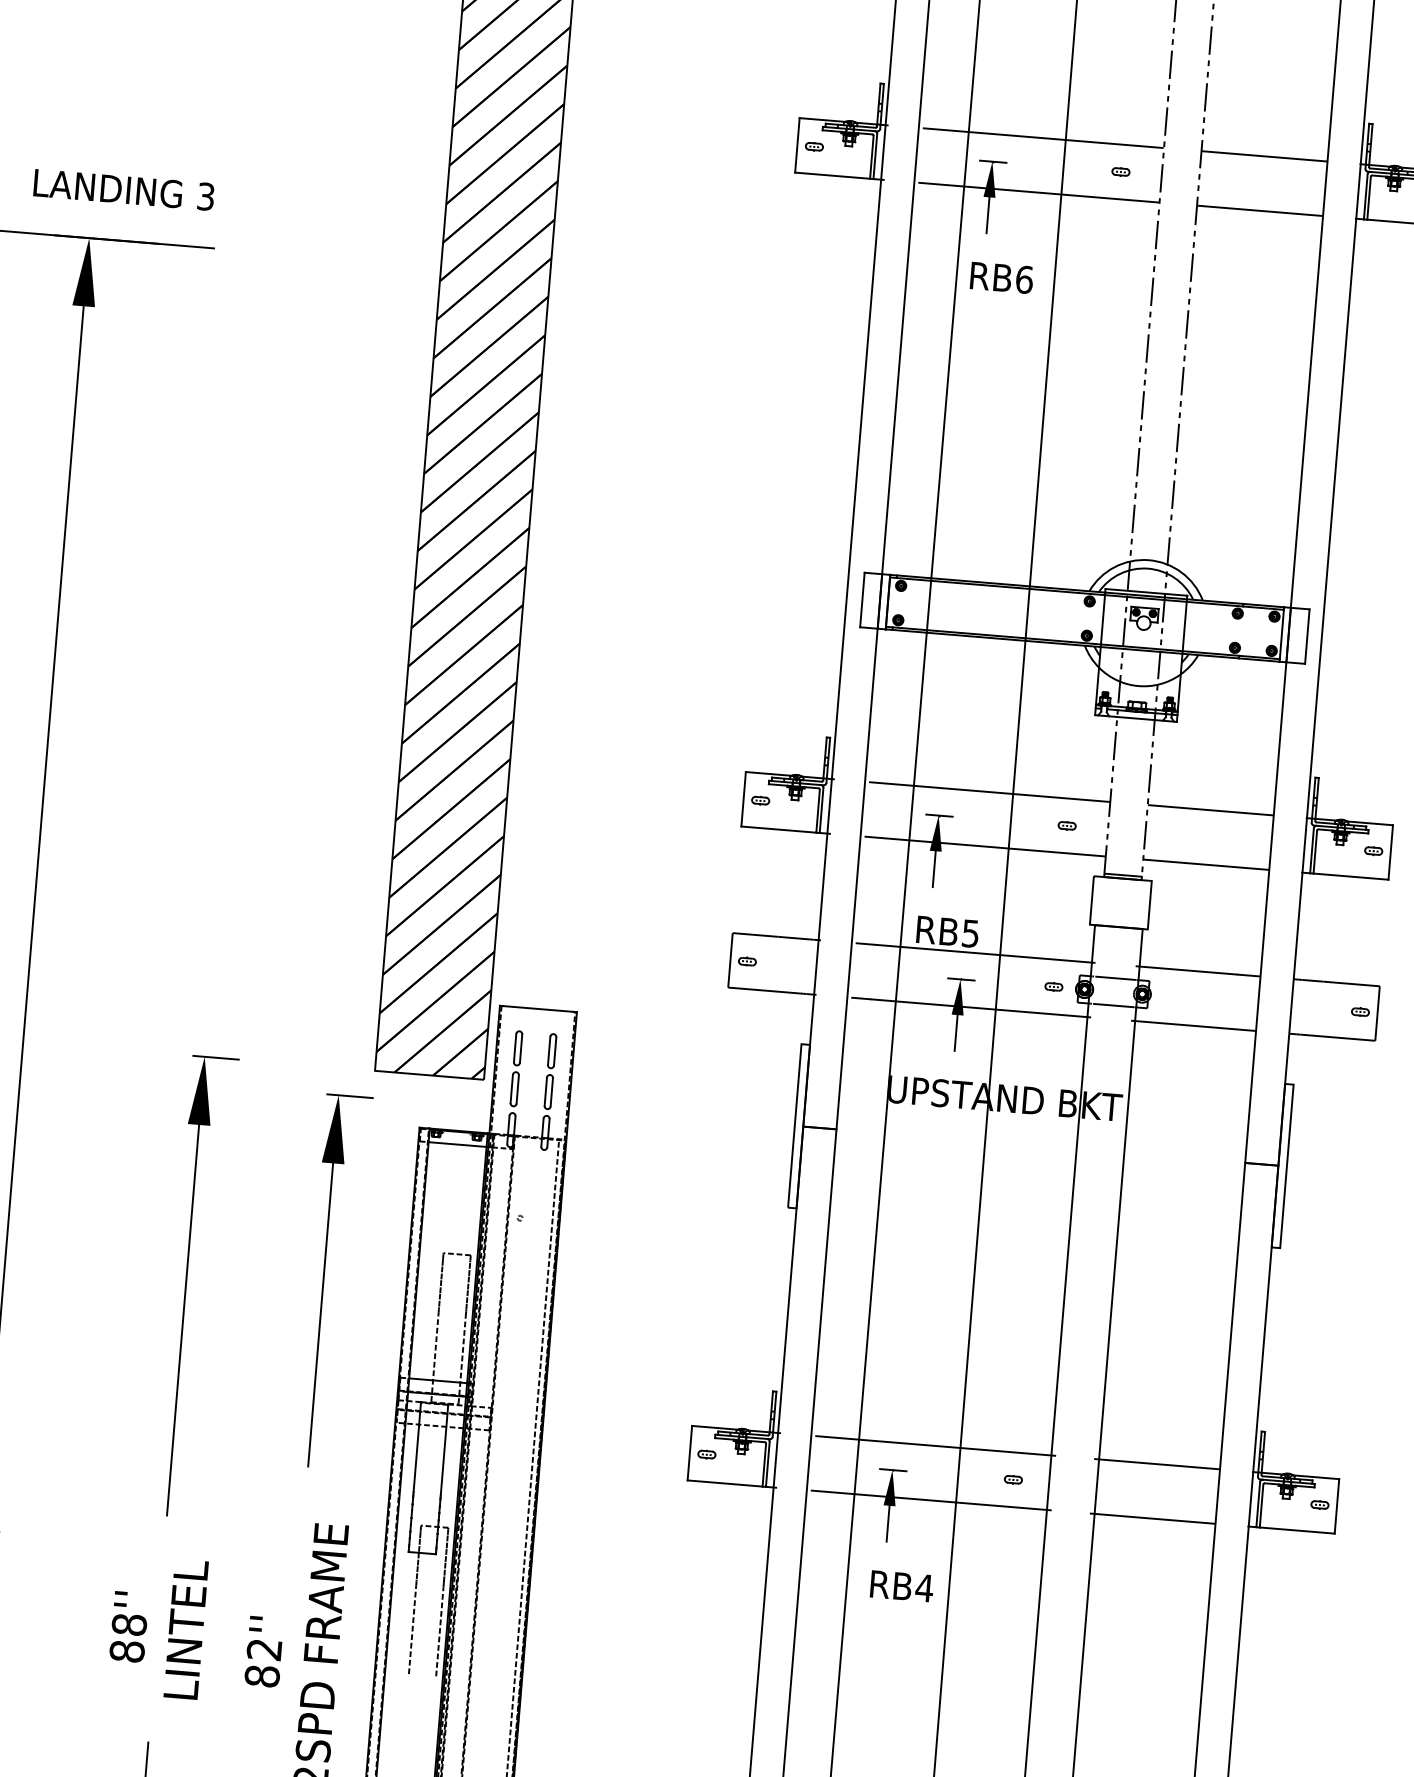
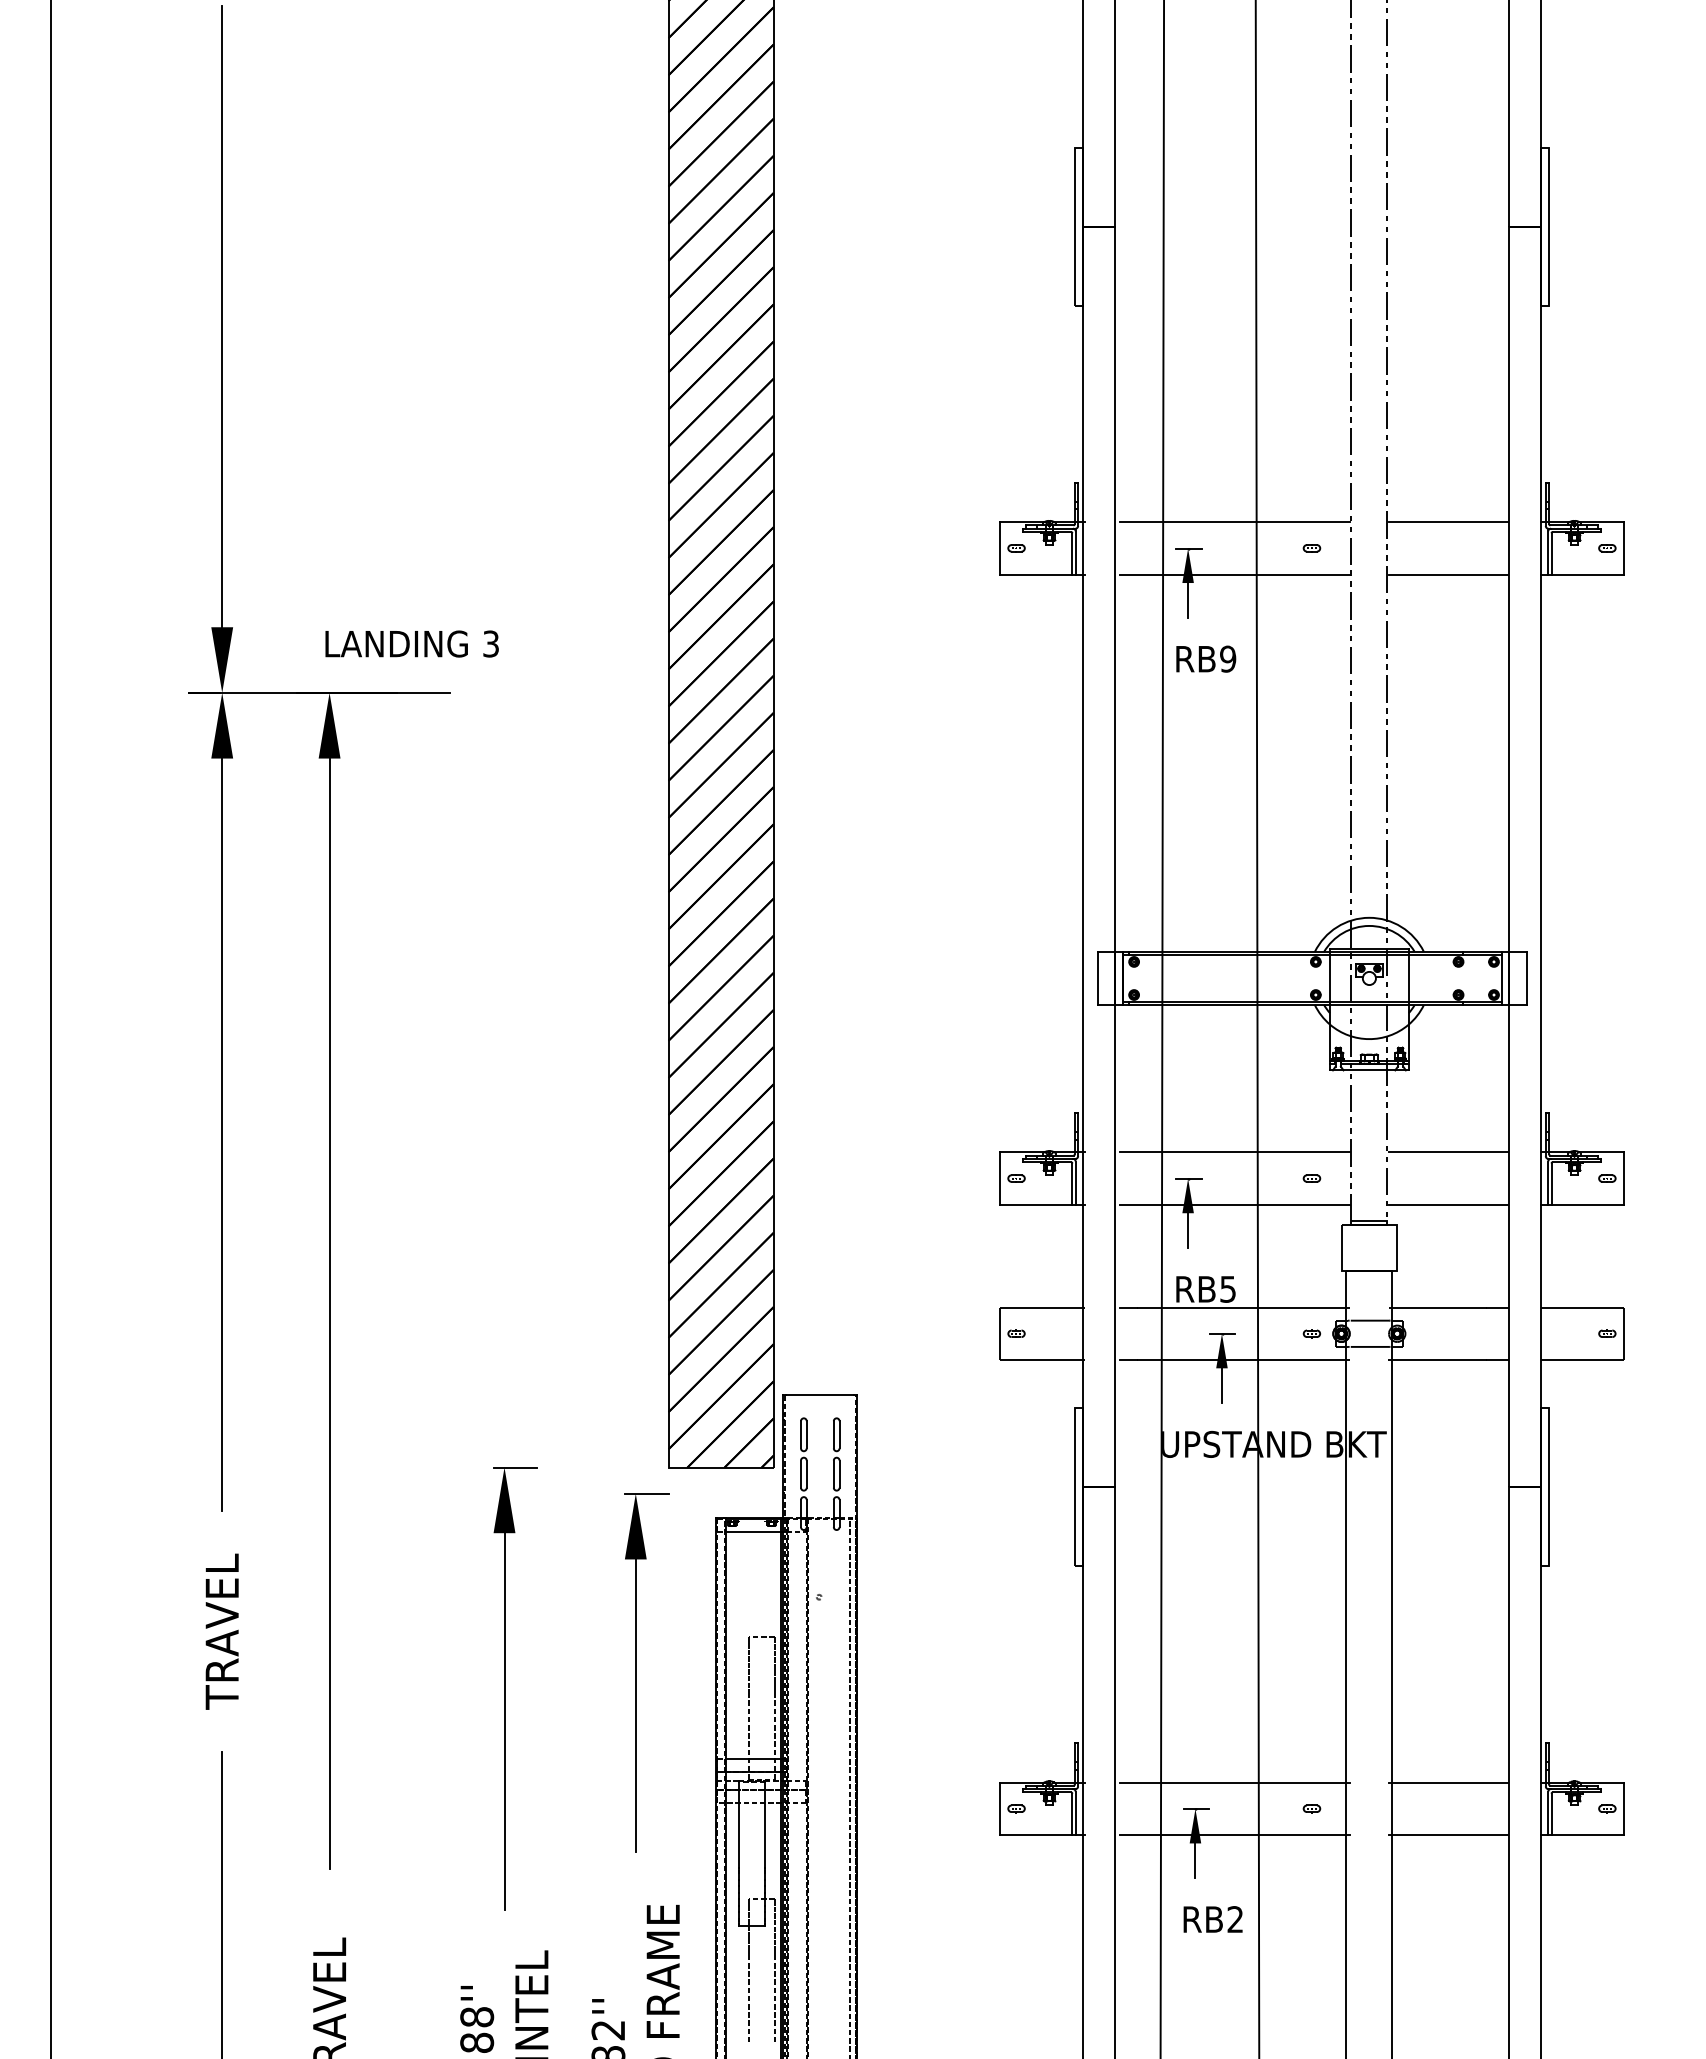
text: (123, 189) -> (411, 643), moved
text: (1024, 279) -> (1228, 658), RB6 -> RB9
text: (923, 1588) -> (1234, 1919), RB4 -> RB2

